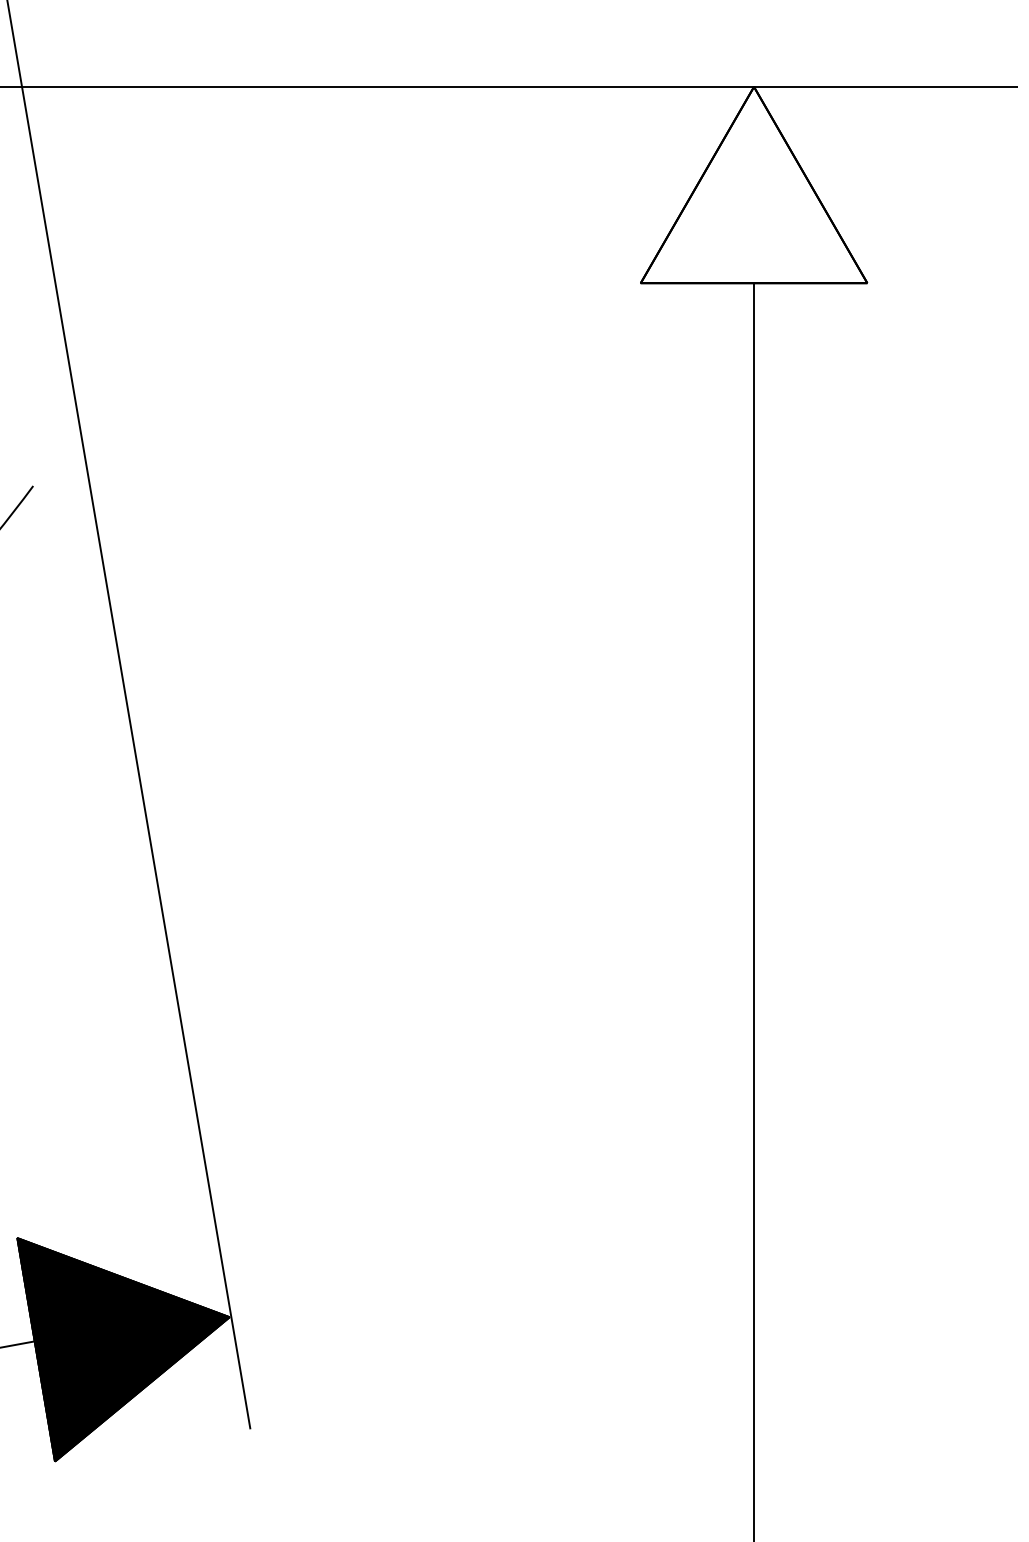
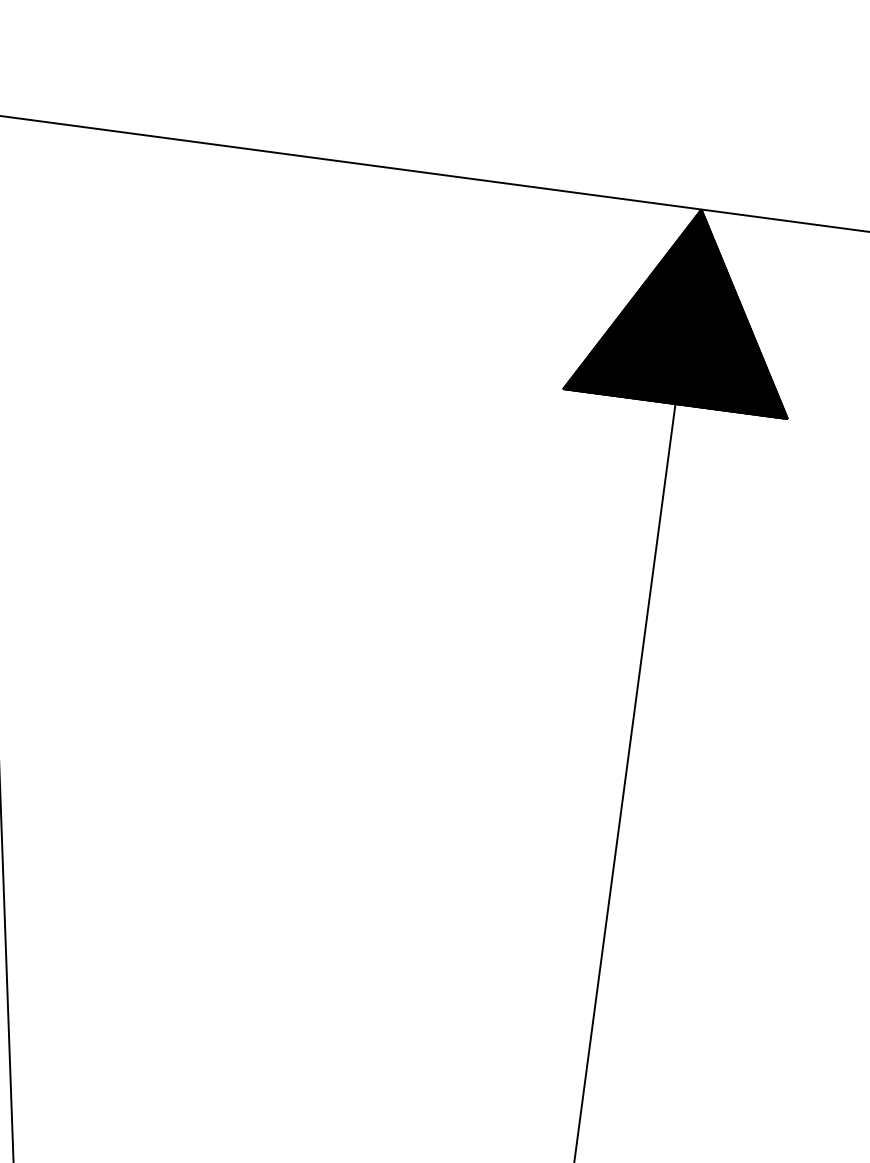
fill: (753, 184) -> (688, 306), added

